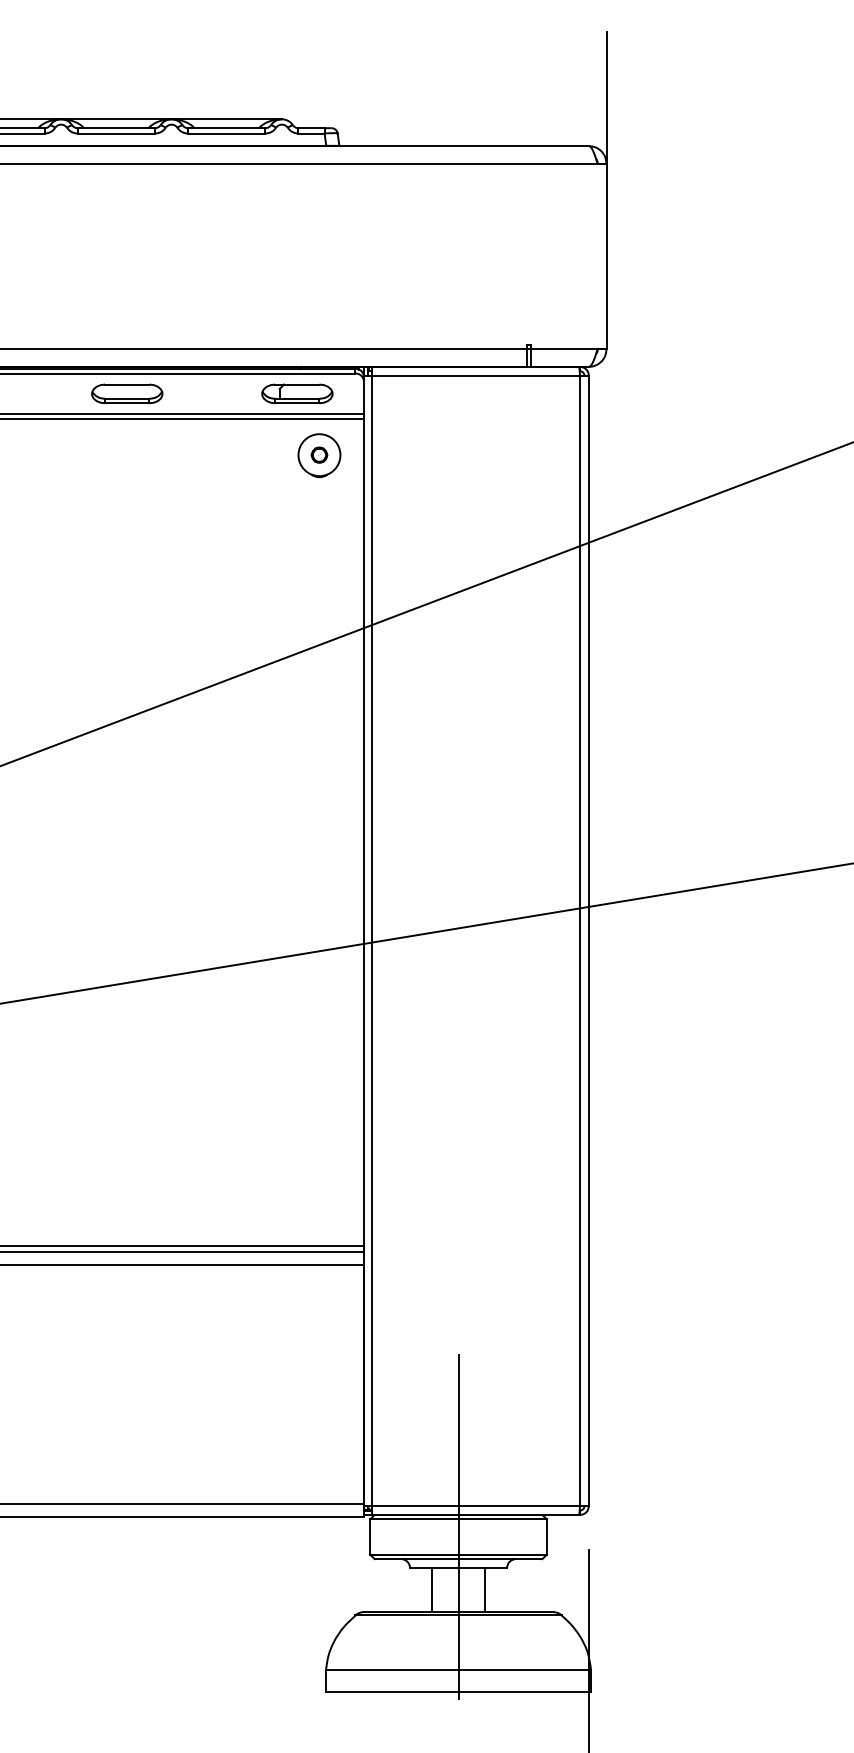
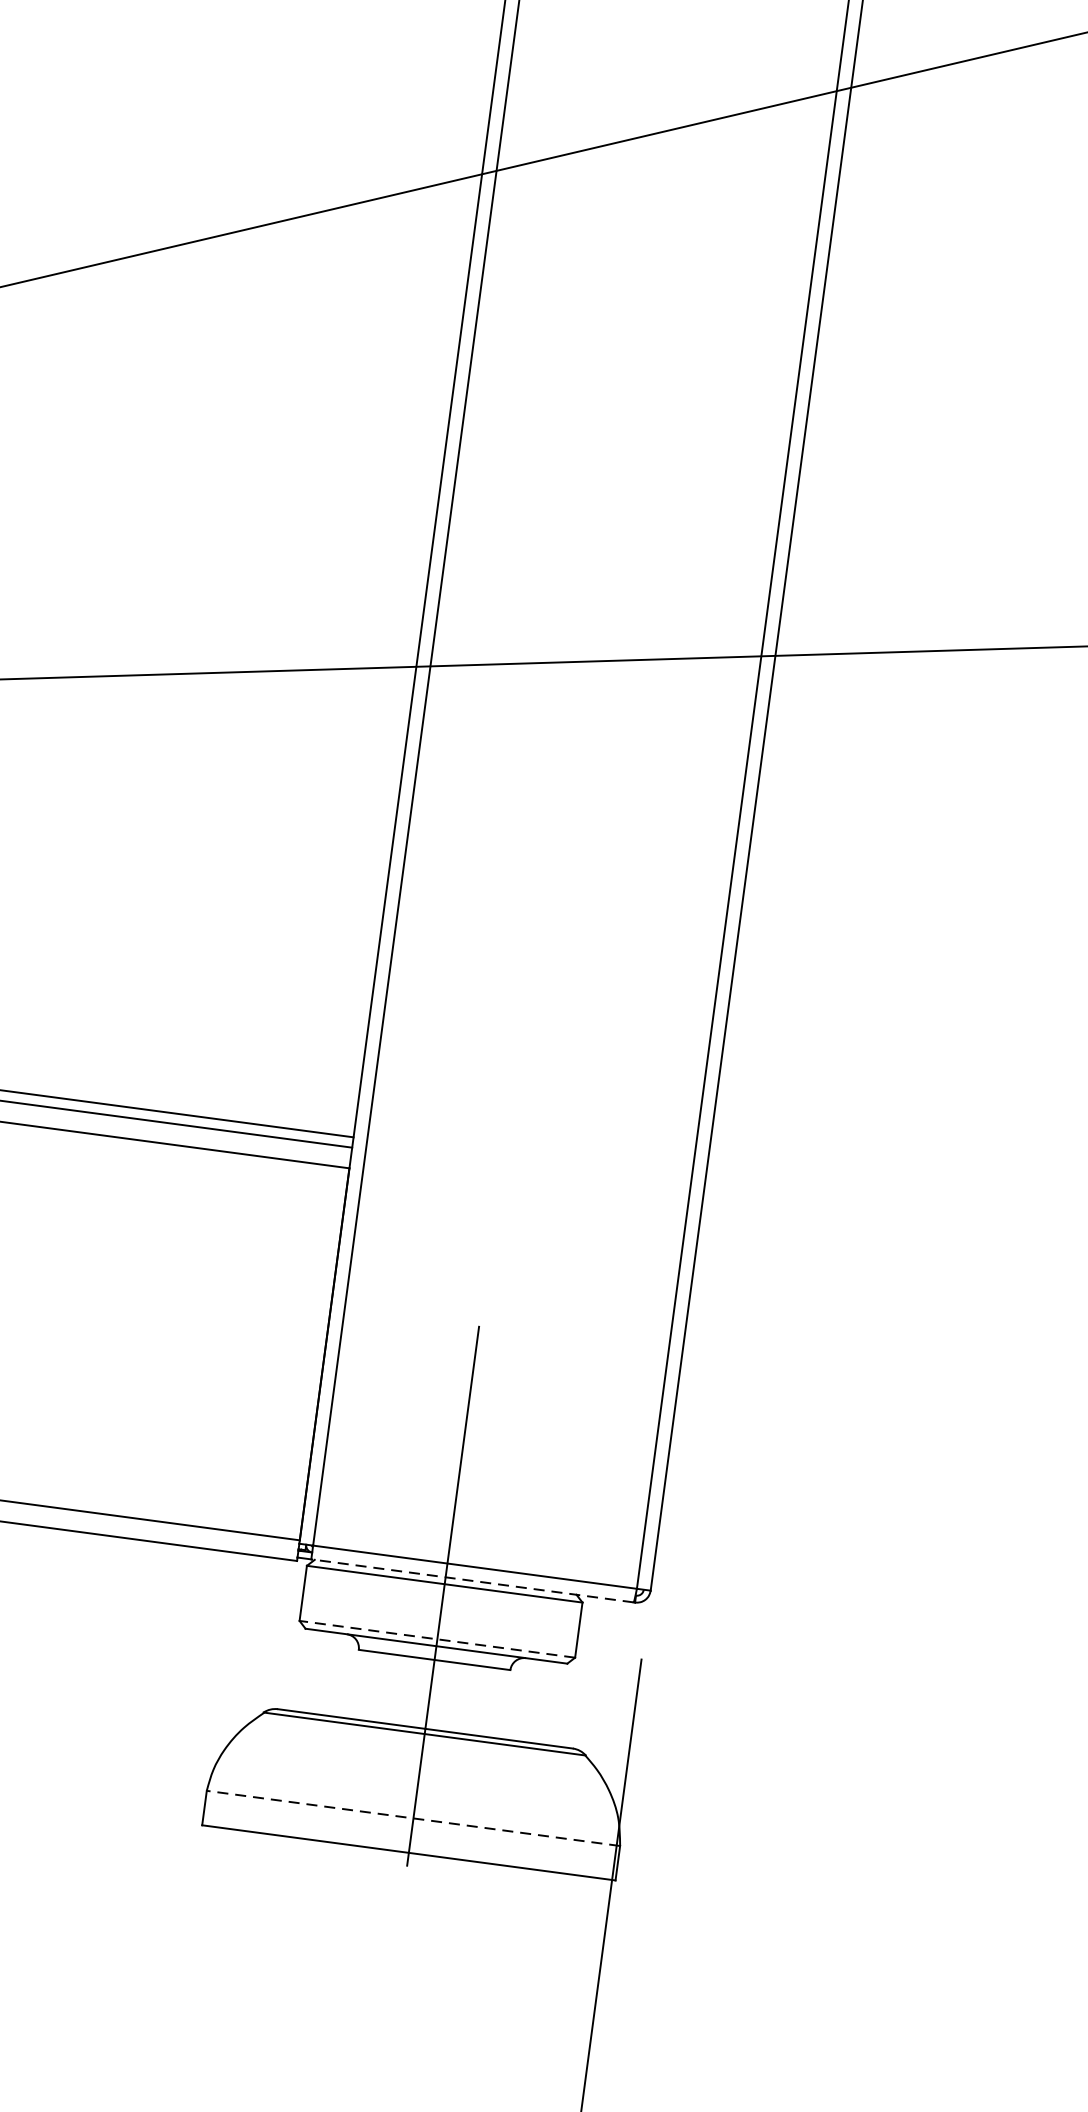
line: (475, 1514) -> (472, 1580), solid -> dashed
line: (458, 1554) -> (437, 1639), solid -> dashed
line: (432, 1589) -> (389, 1688), removed
line: (485, 1589) -> (472, 1699), removed
line: (458, 1669) -> (413, 1818), solid -> dashed

